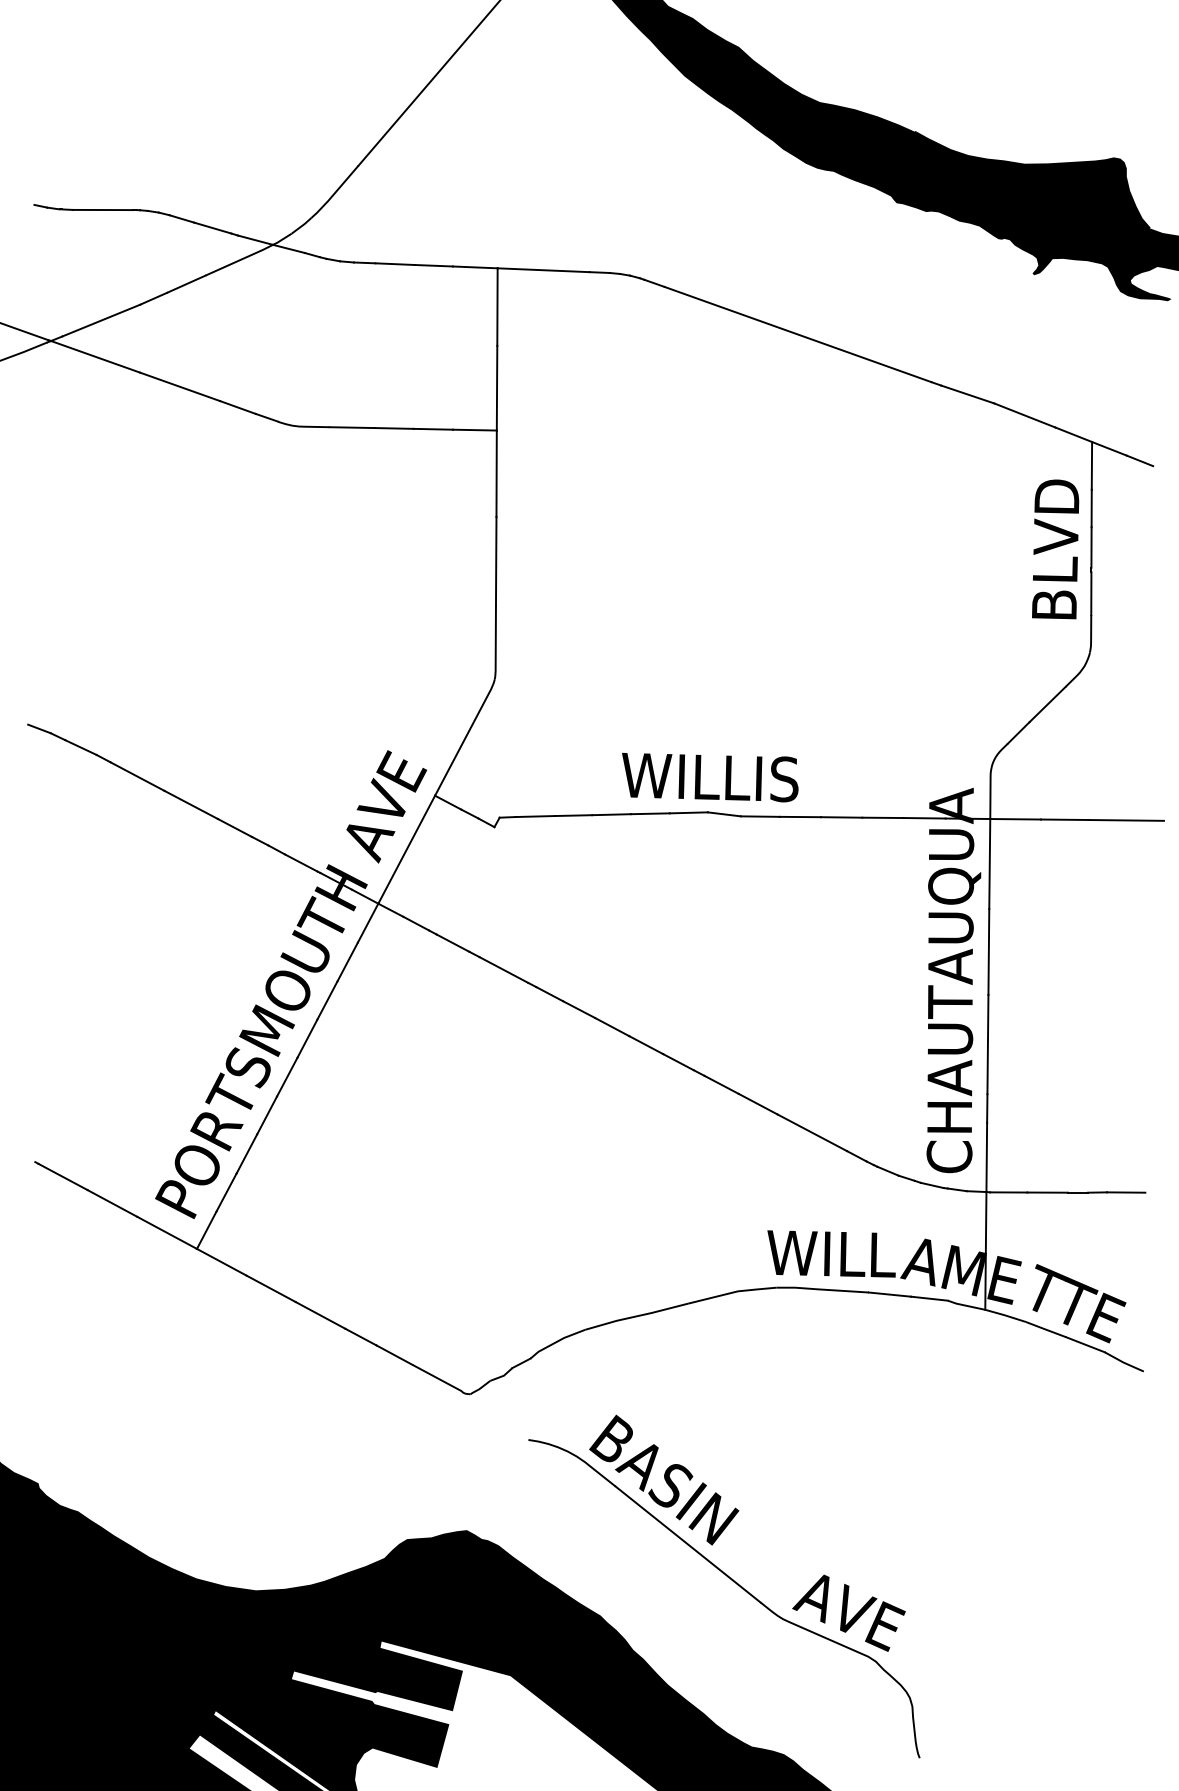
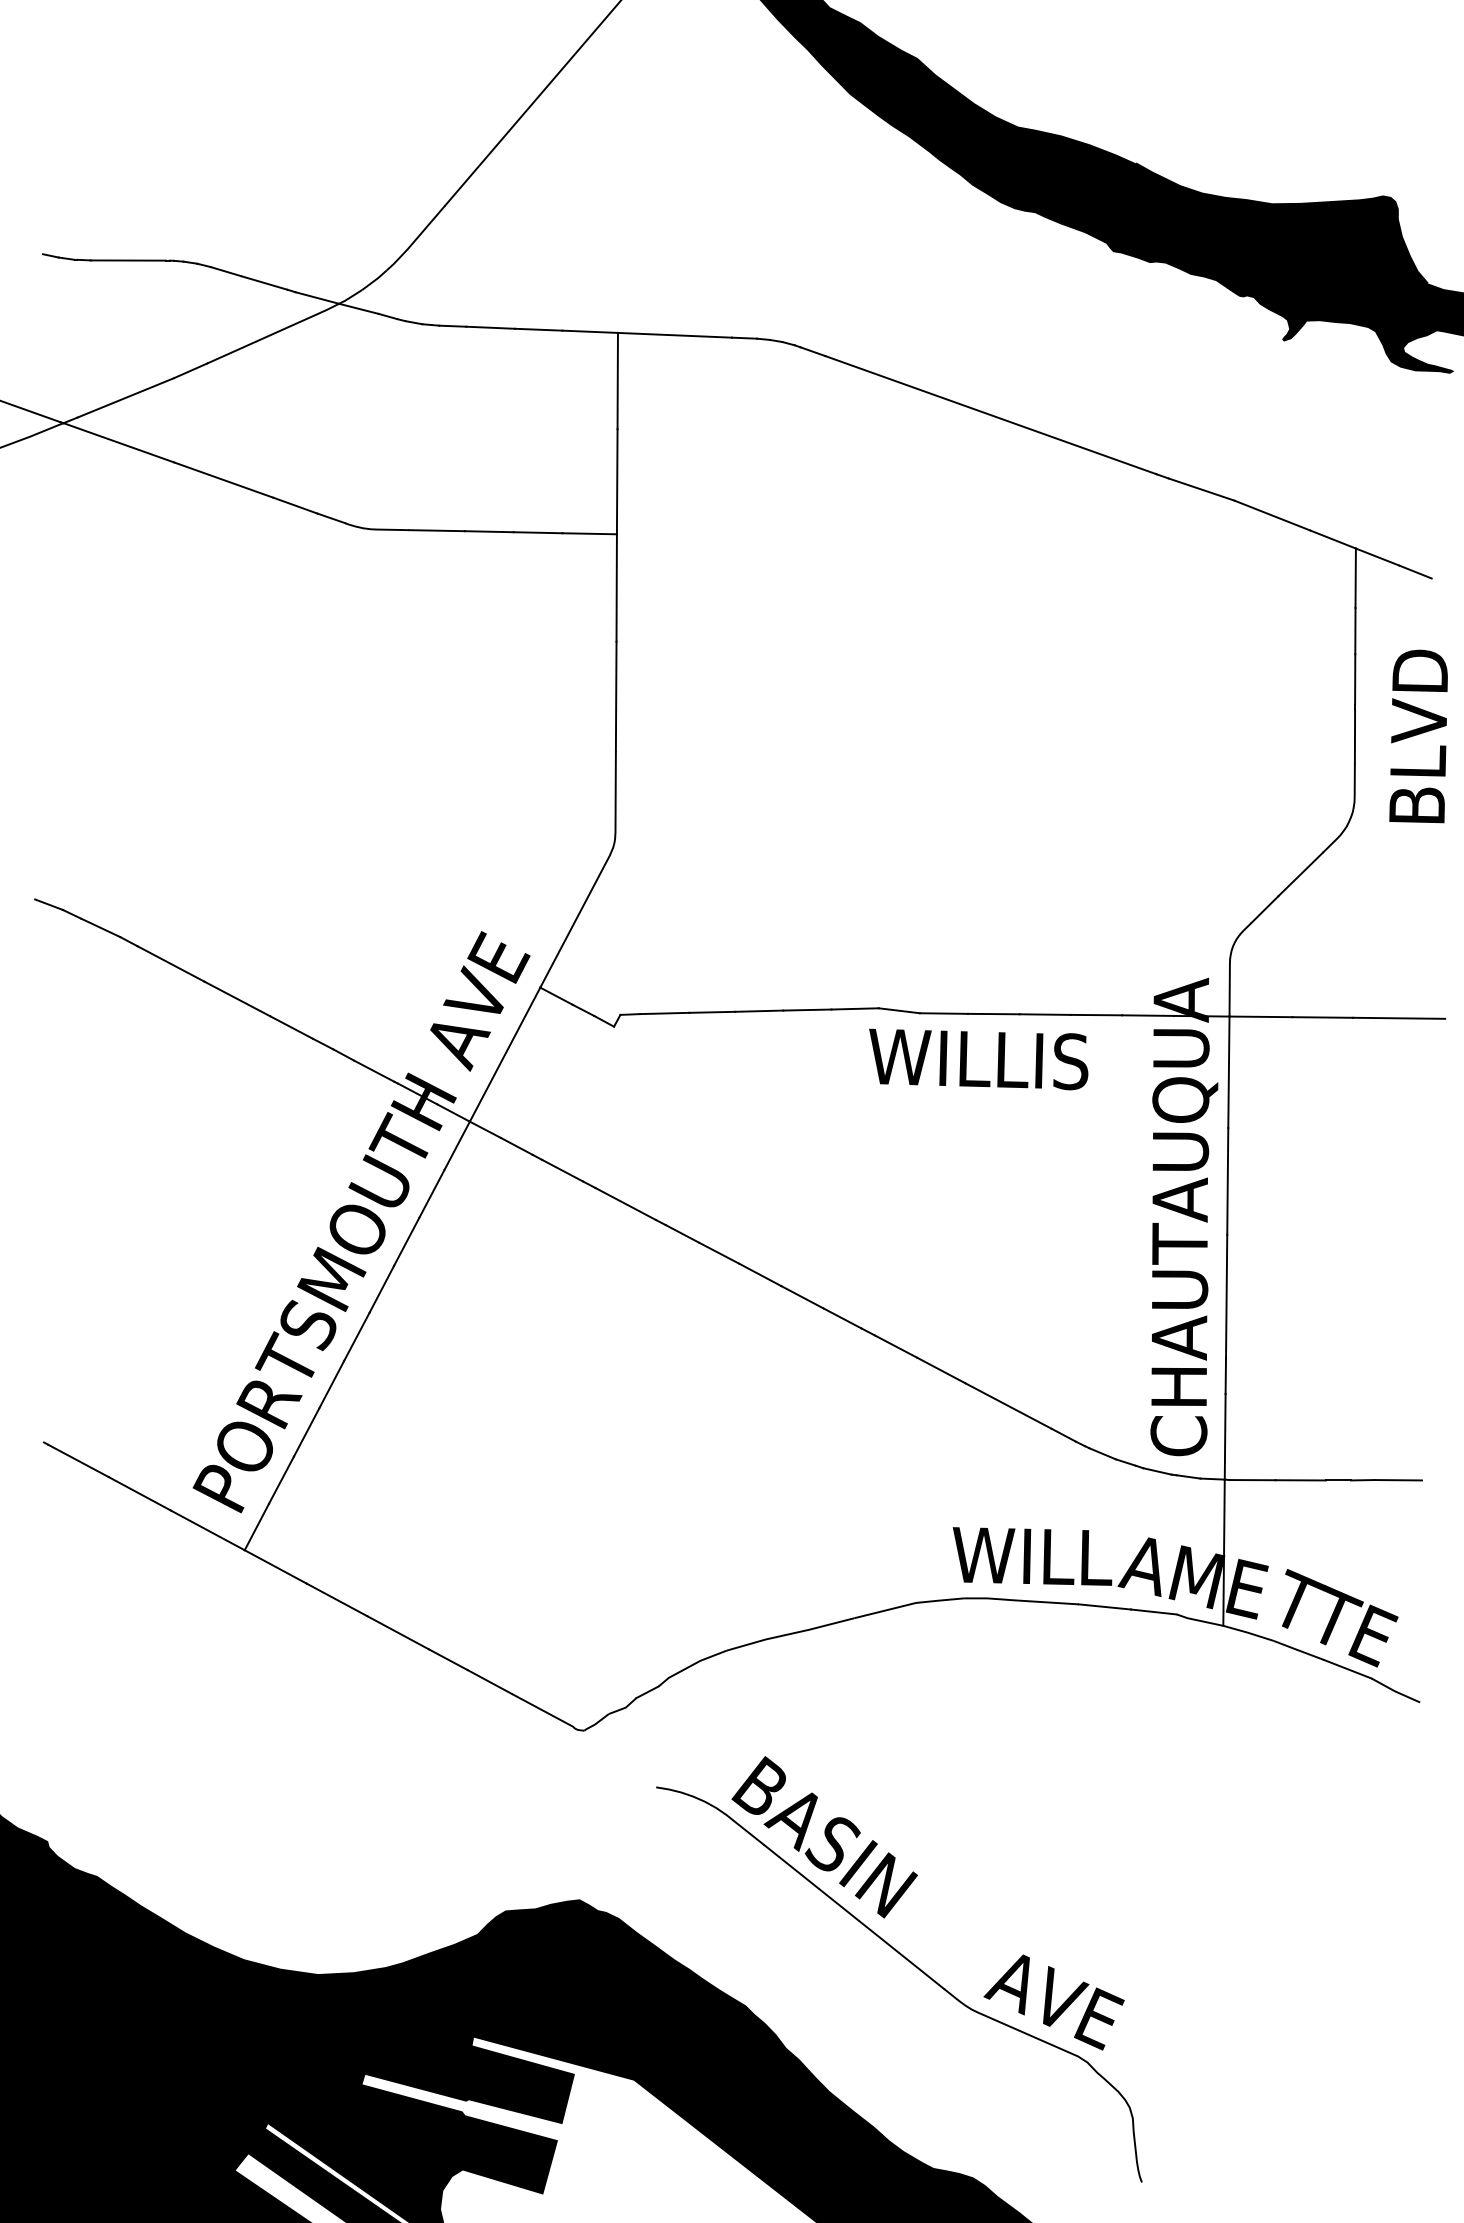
text: (1055, 549) -> (1418, 736), moved
text: (710, 777) -> (979, 1059), moved

